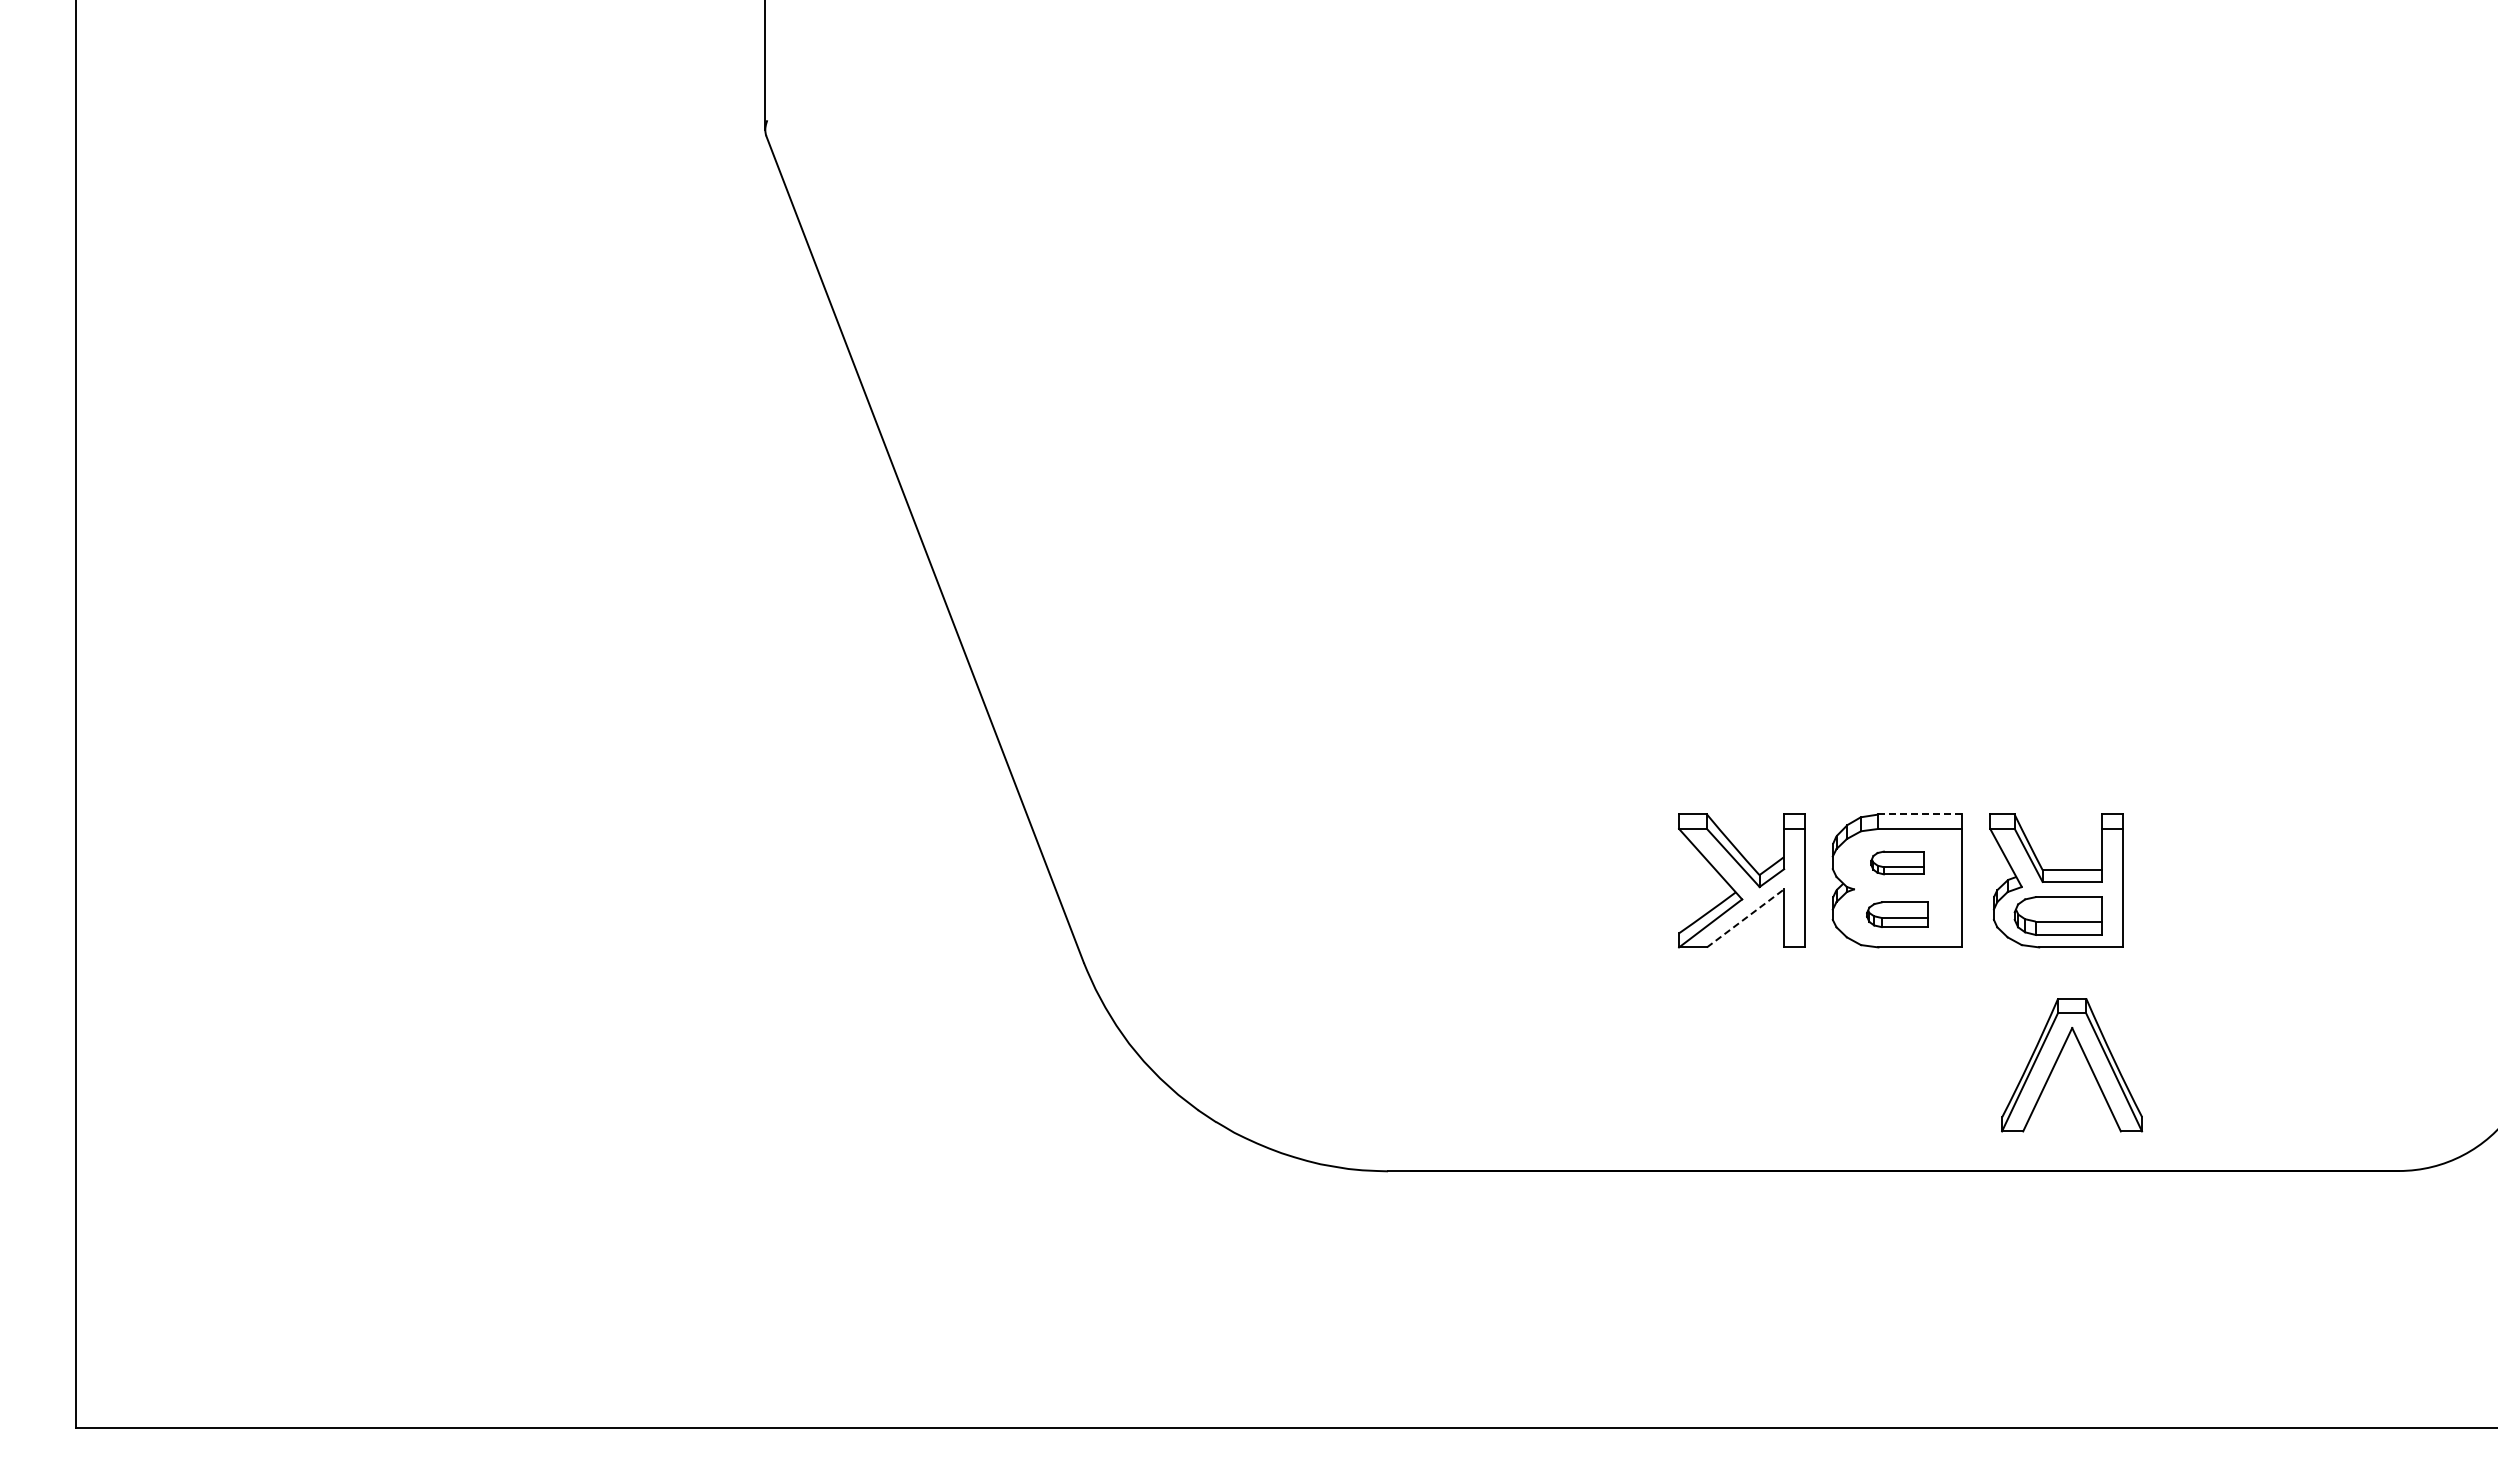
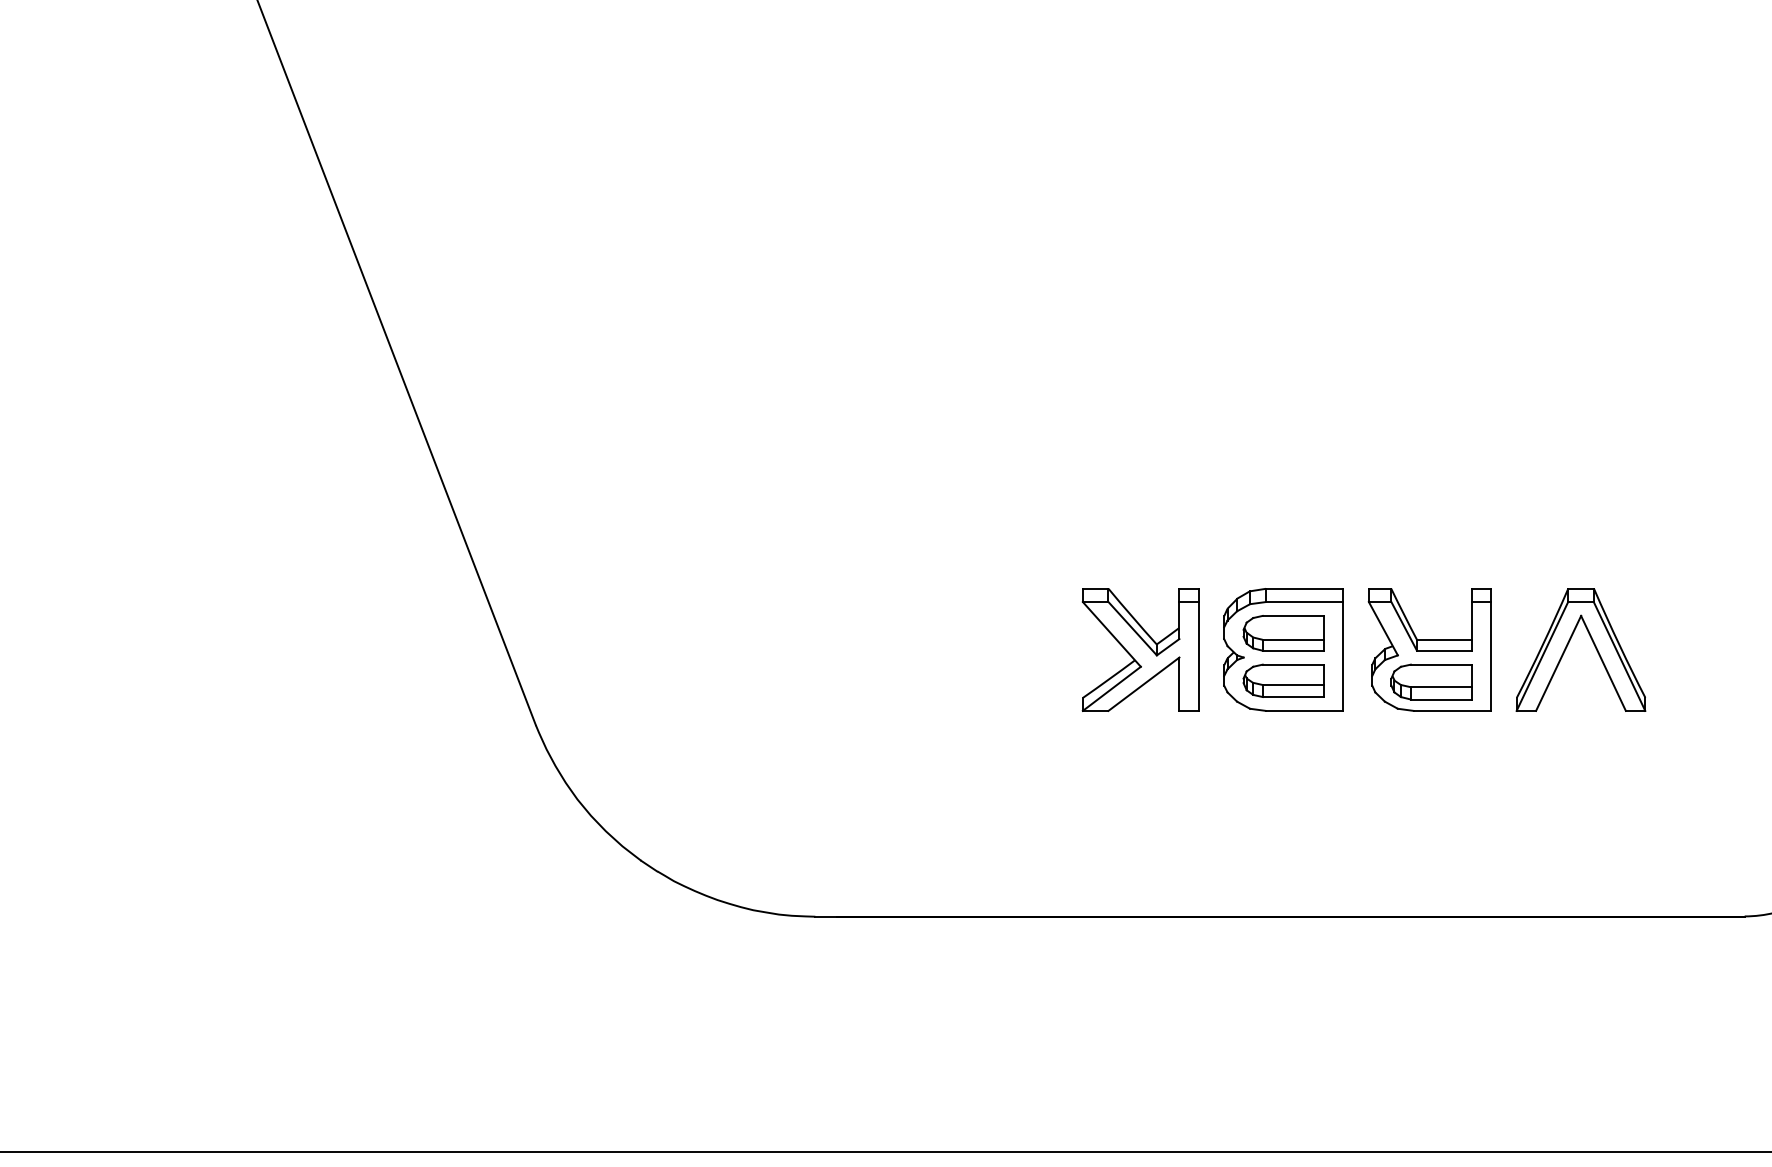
line: (1920, 814) -> (1304, 588), dashed -> solid
part: (1897, 862) -> (1283, 632), size x1.67
part: (1897, 914) -> (1283, 680), size x1.43
line: (1745, 918) -> (1143, 684), dashed -> solid
part: (2085, 1058) -> (1593, 643), moved

